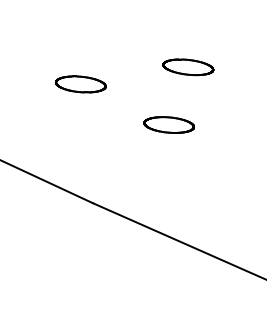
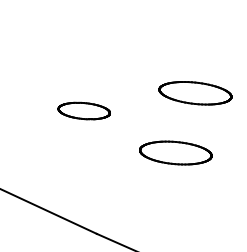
part: (188, 67) -> (195, 93), size x1.4
part: (168, 124) -> (175, 152), size x1.4

